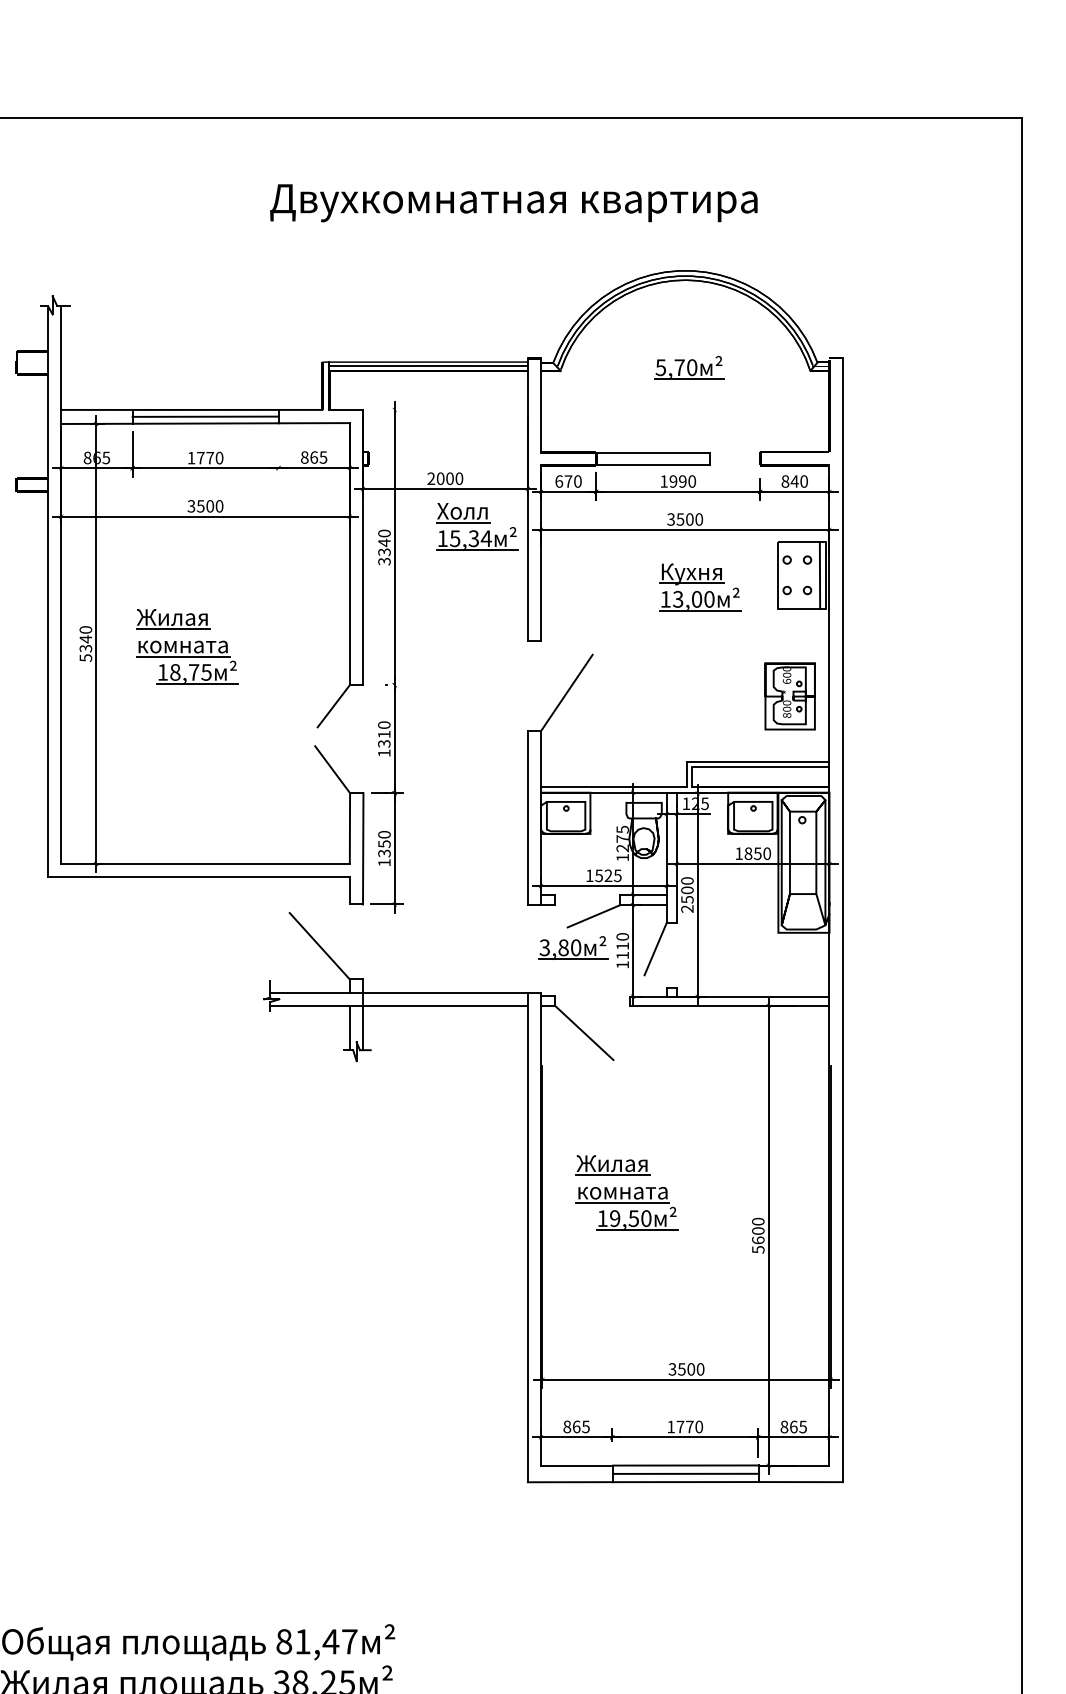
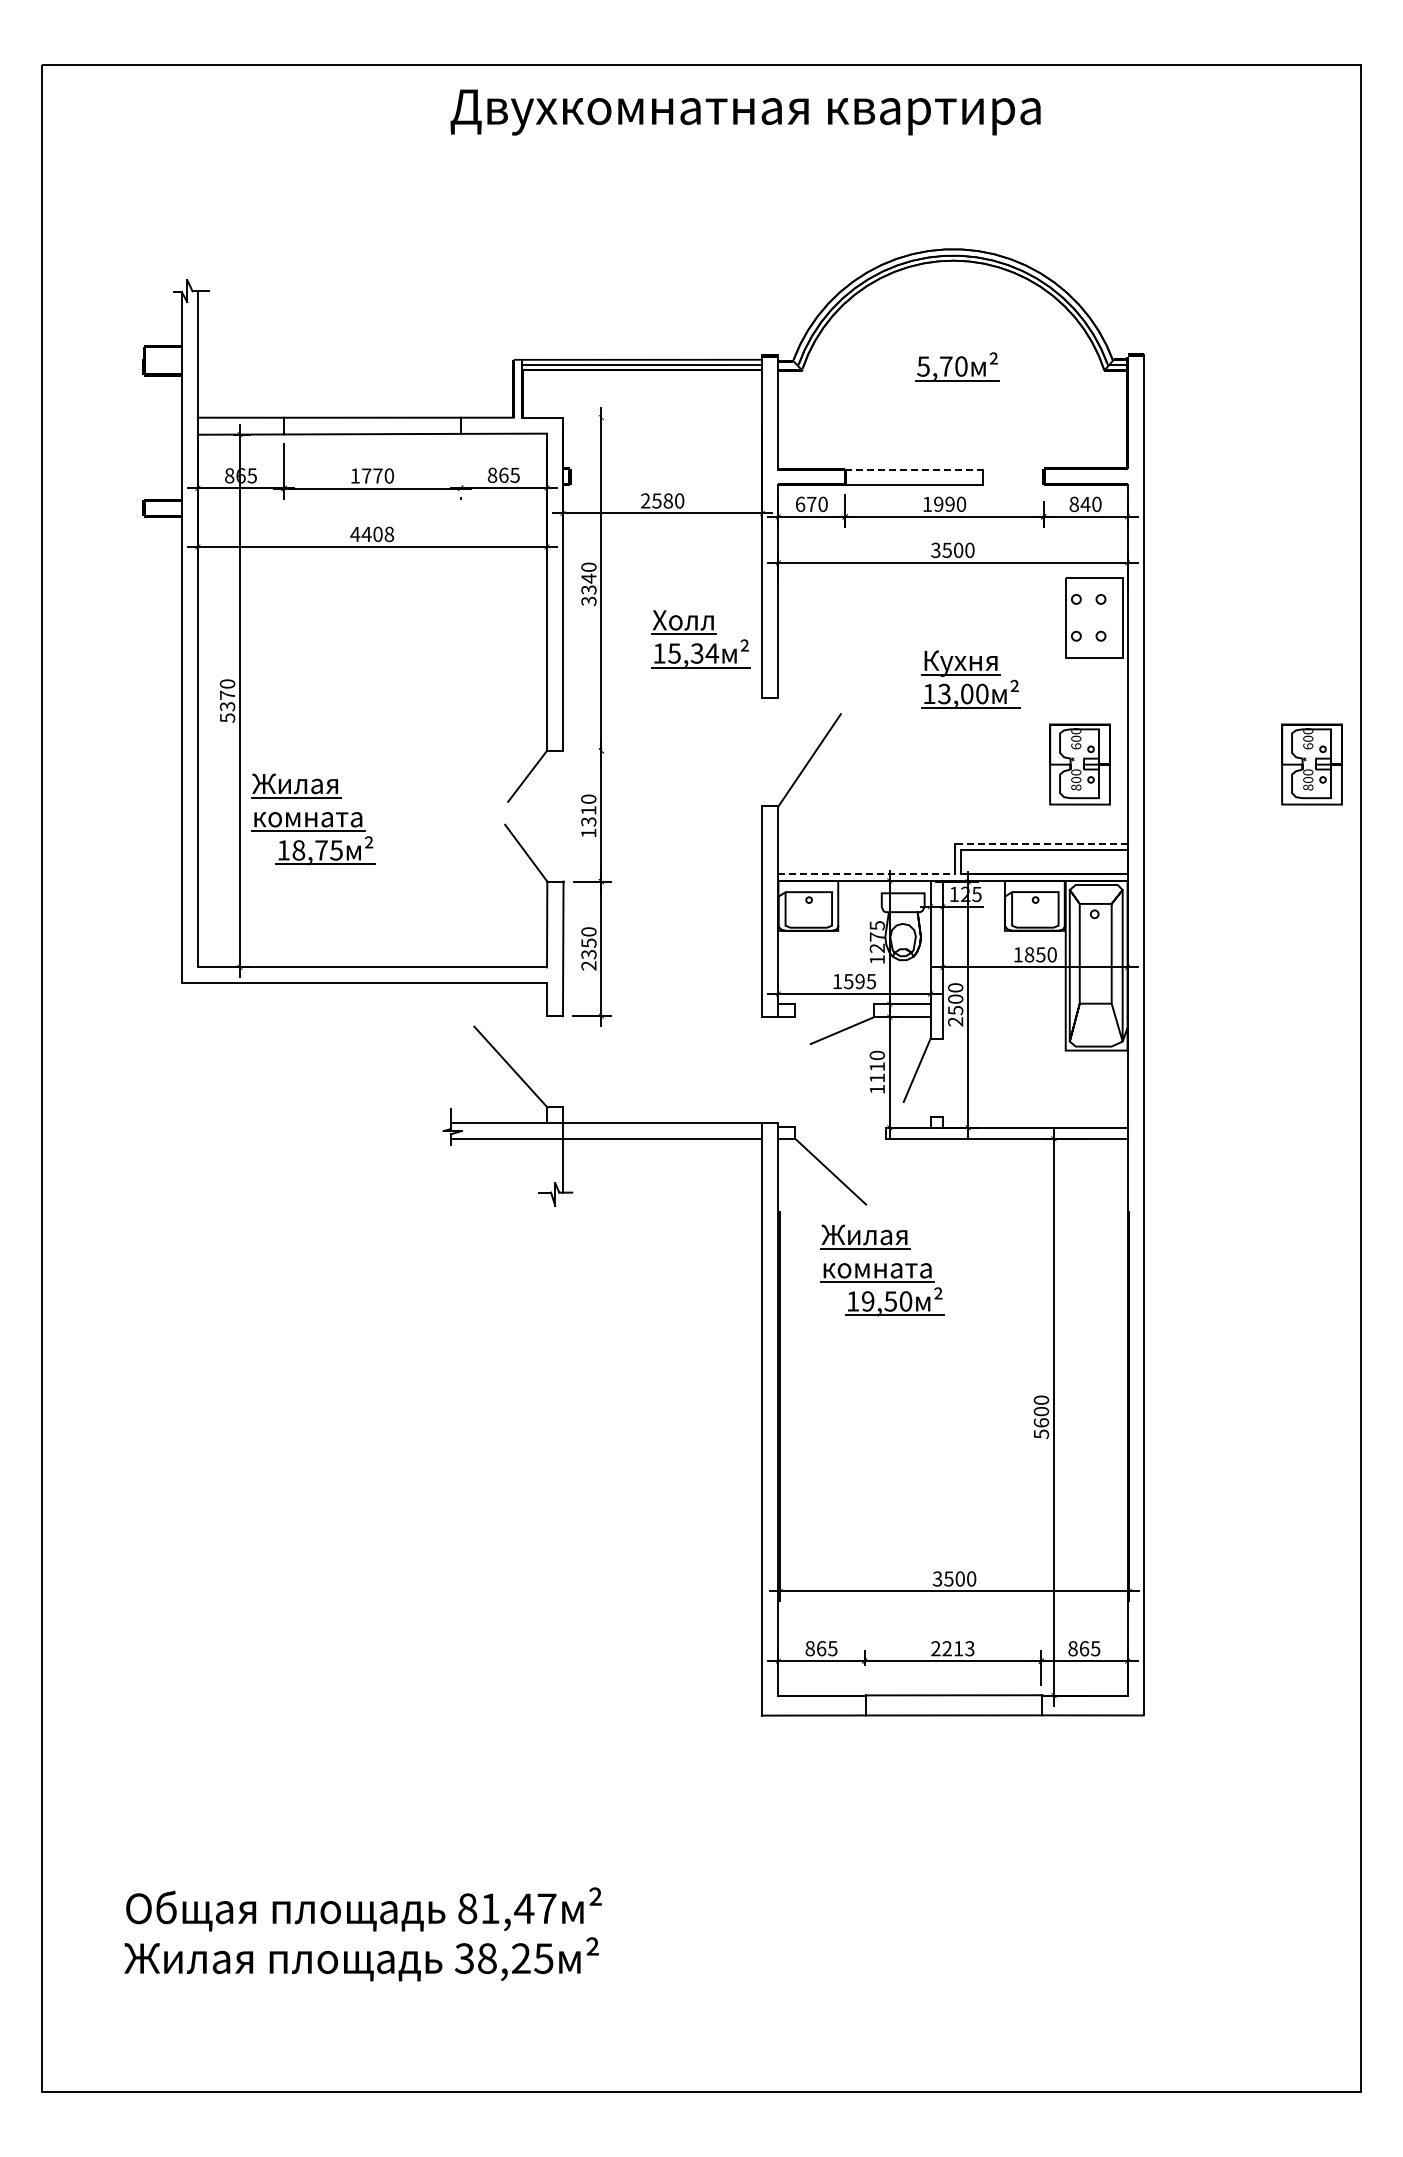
text: (513, 203) -> (745, 112), moved
line: (205, 416) -> (372, 425), removed
line: (653, 452) -> (914, 469), solid -> dashed
text: (445, 478) -> (662, 500), 2000 -> 2580
text: (205, 506) -> (372, 534), 3500 -> 4408
part: (476, 527) -> (700, 639), moved
line: (819, 575) -> (1115, 617), removed
part: (699, 587) -> (970, 679), moved
text: (85, 639) -> (227, 695), 5340 -> 5370
part: (187, 646) -> (313, 819), moved
part: (981, 696) -> (1311, 764), added
line: (758, 761) -> (1041, 843), solid -> dashed
line: (614, 787) -> (867, 874), solid -> dashed
text: (384, 862) -> (588, 965), 1350 -> 2350
text: (607, 875) -> (859, 981), 1525 -> 1595
part: (573, 947) -> (817, 1068), removed
line: (350, 1027) -> (547, 1165), removed
part: (626, 1193) -> (882, 1270), moved
text: (684, 1426) -> (952, 1648), 1770 -> 2213
line: (685, 1473) -> (953, 1705), removed

